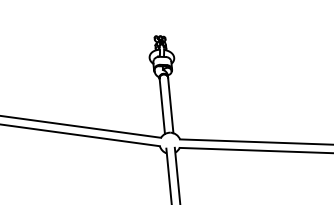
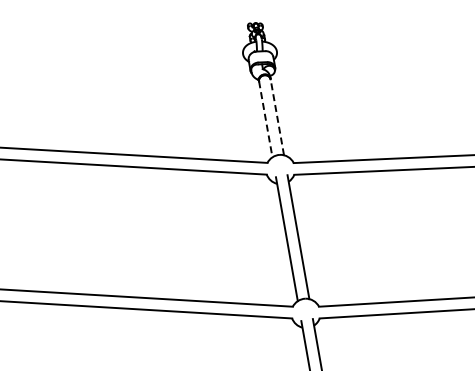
line: (170, 105) -> (277, 117), solid -> dashed
line: (162, 106) -> (265, 119), solid -> dashed

